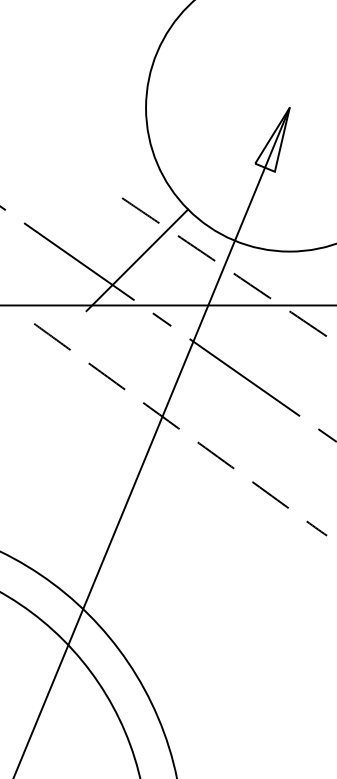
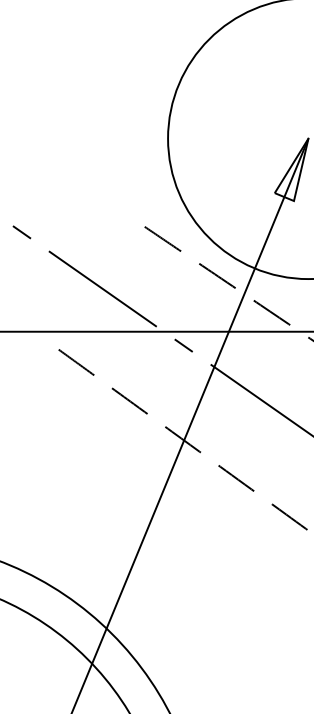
line: (137, 260) -> (159, 287), removed

